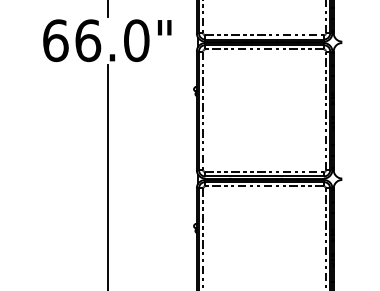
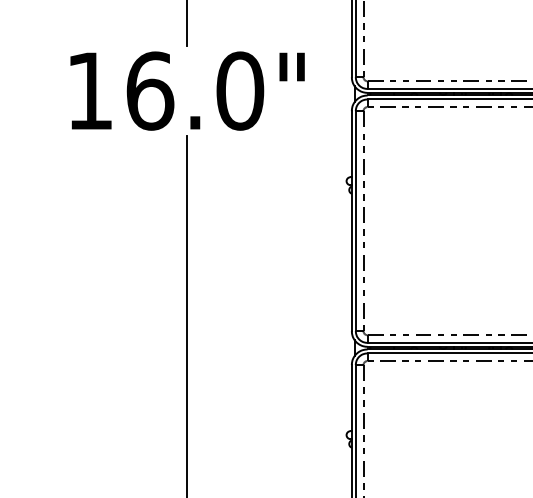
text: (55, 40) -> (89, 90), 66.0" -> 16.0"

